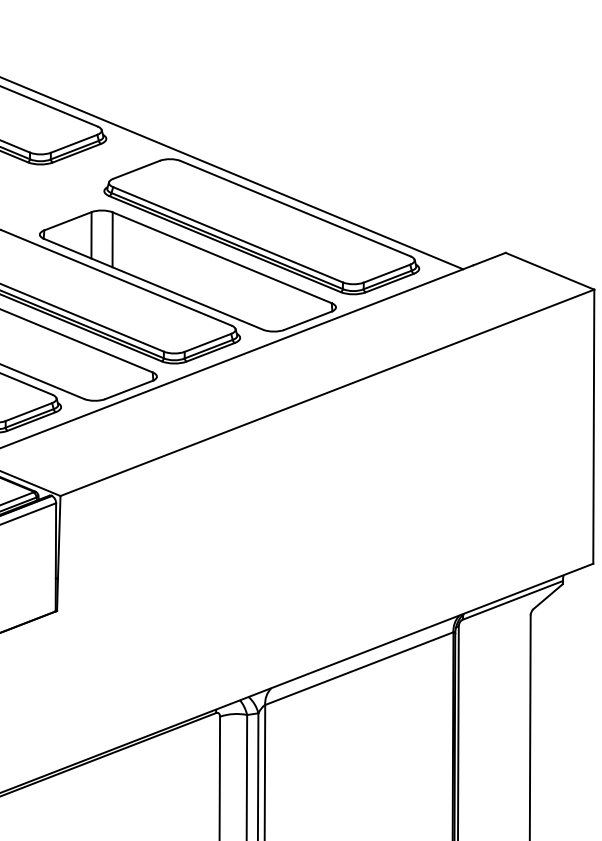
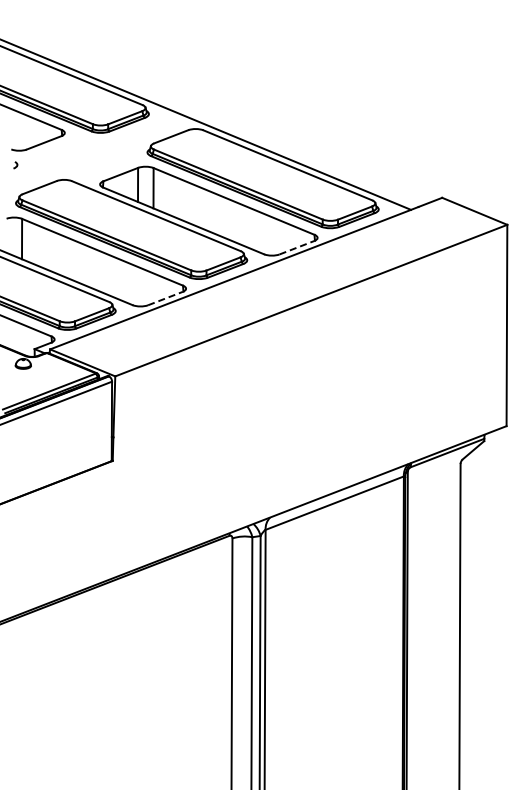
line: (307, 320) -> (296, 247), solid -> dashed
line: (128, 389) -> (165, 298), solid -> dashed

